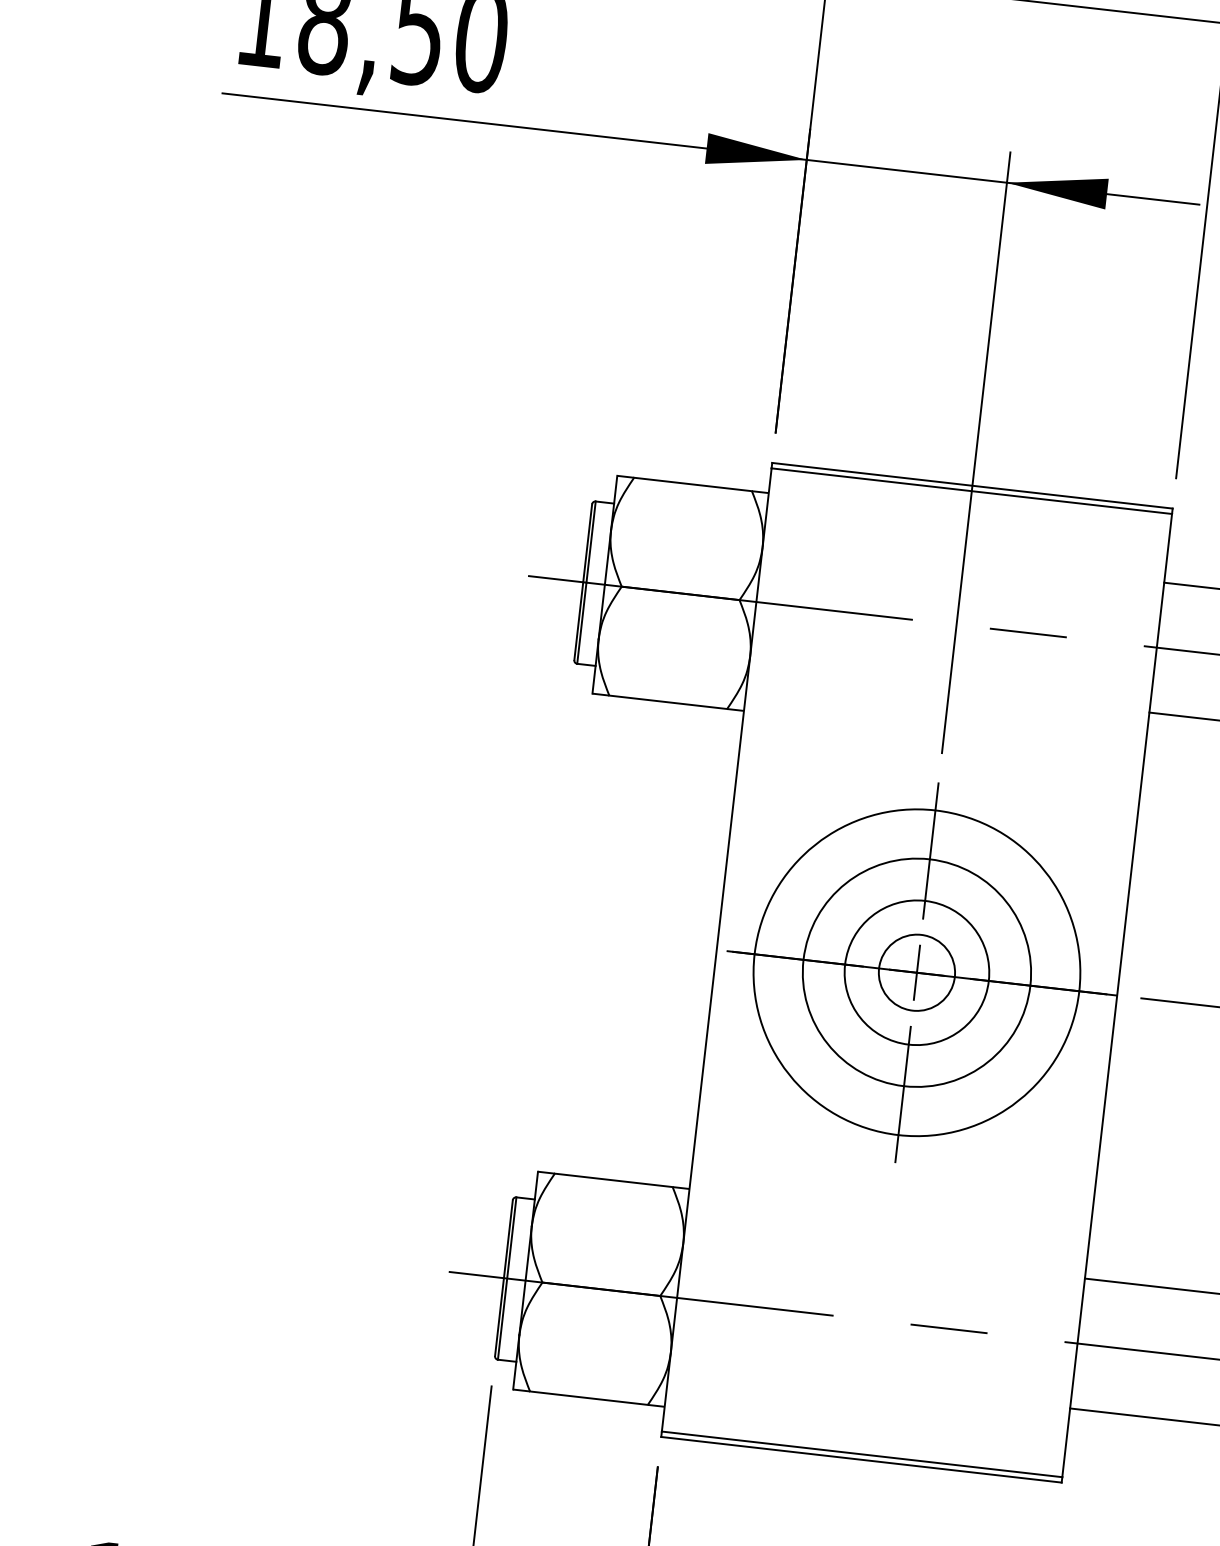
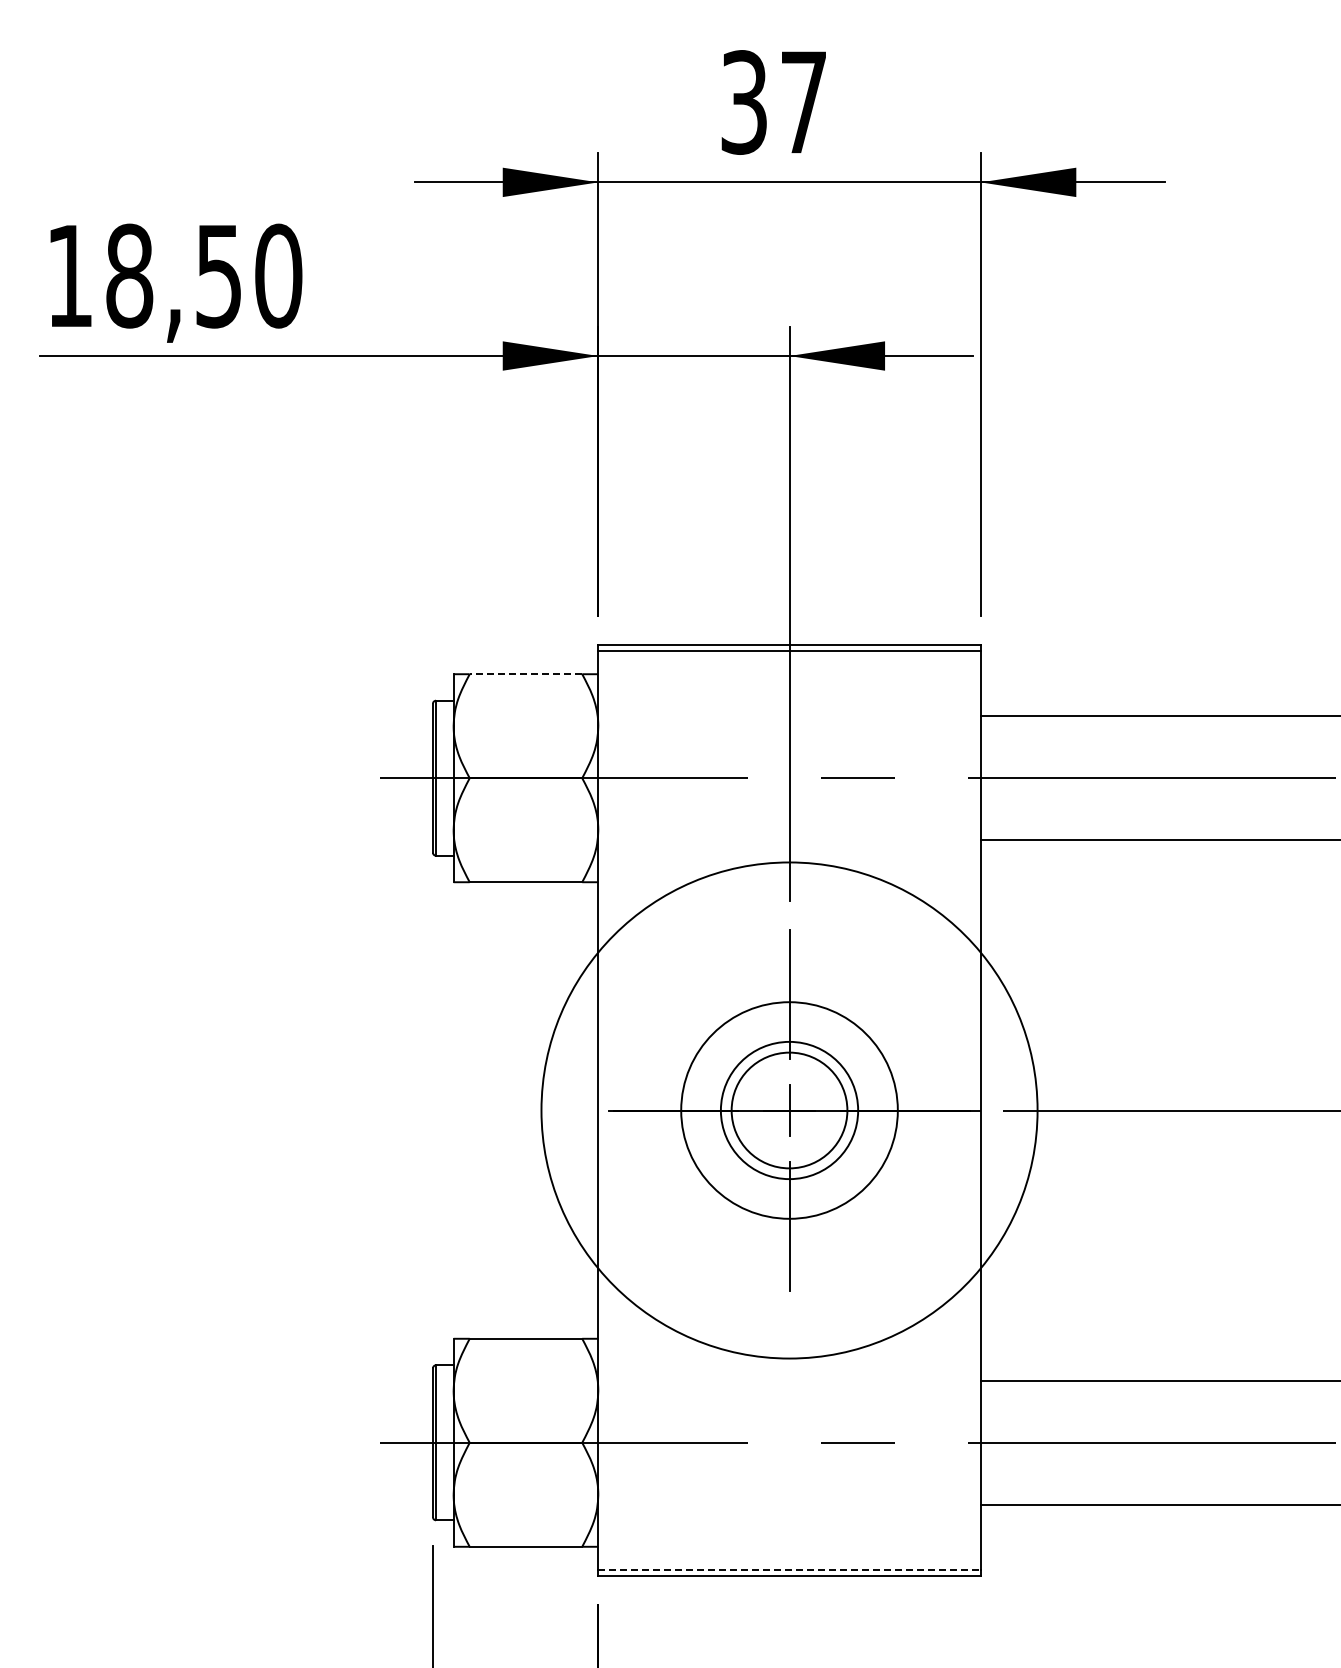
line: (692, 484) -> (525, 674), solid -> dashed
circle: (916, 972) -> (789, 1110), size x1.6
circle: (916, 972) -> (789, 1110), size x1.6
line: (863, 1454) -> (790, 1570), solid -> dashed

